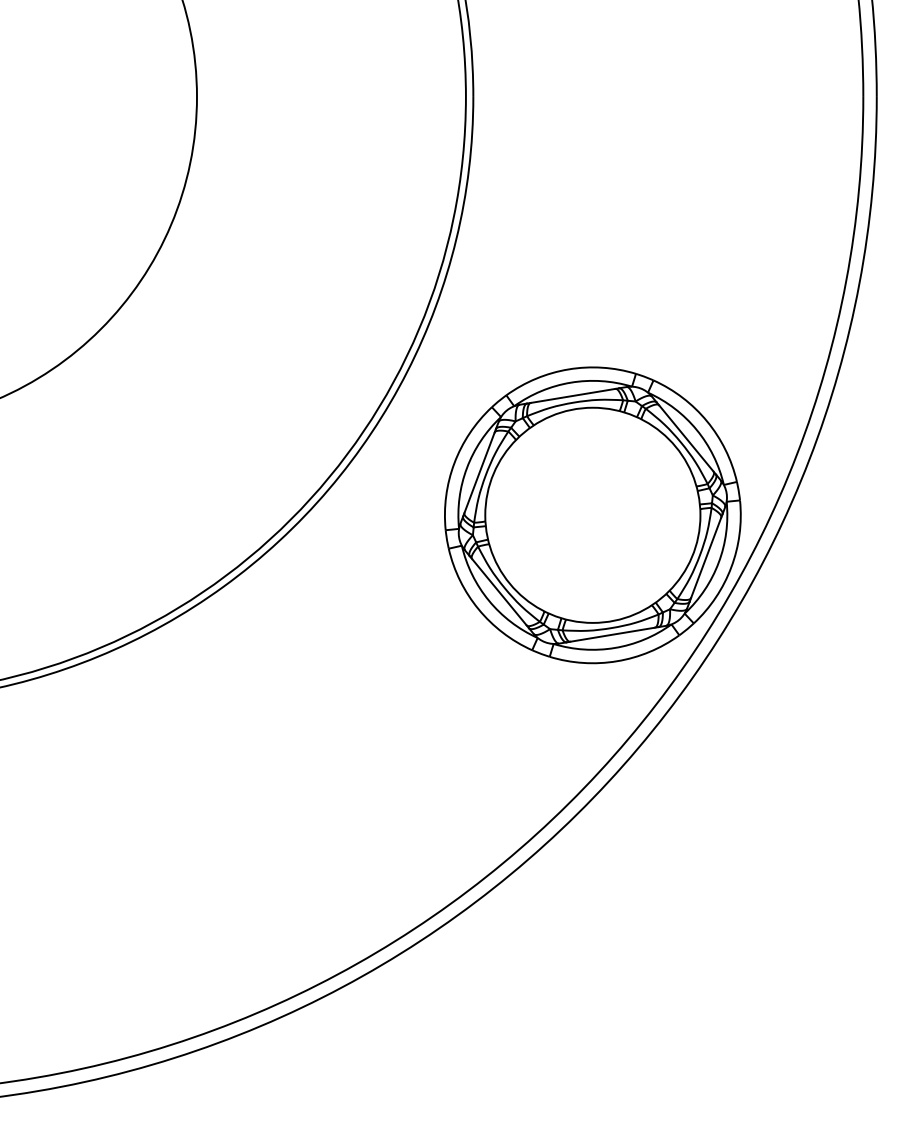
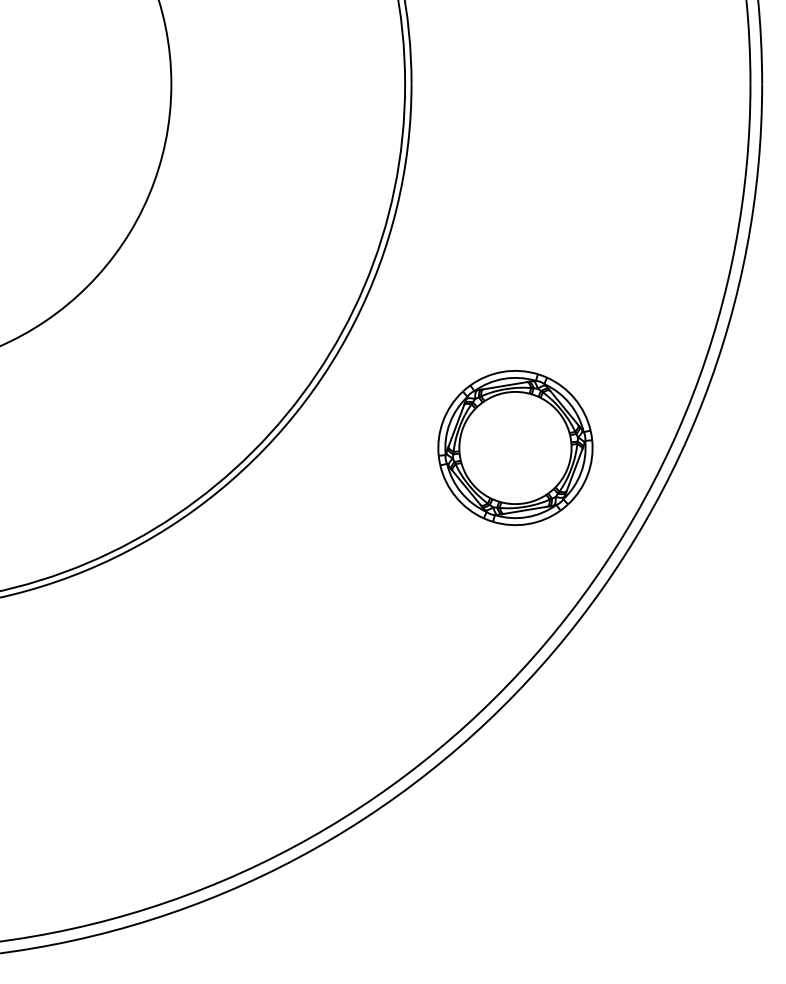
part: (592, 515) -> (515, 448), size x0.6

